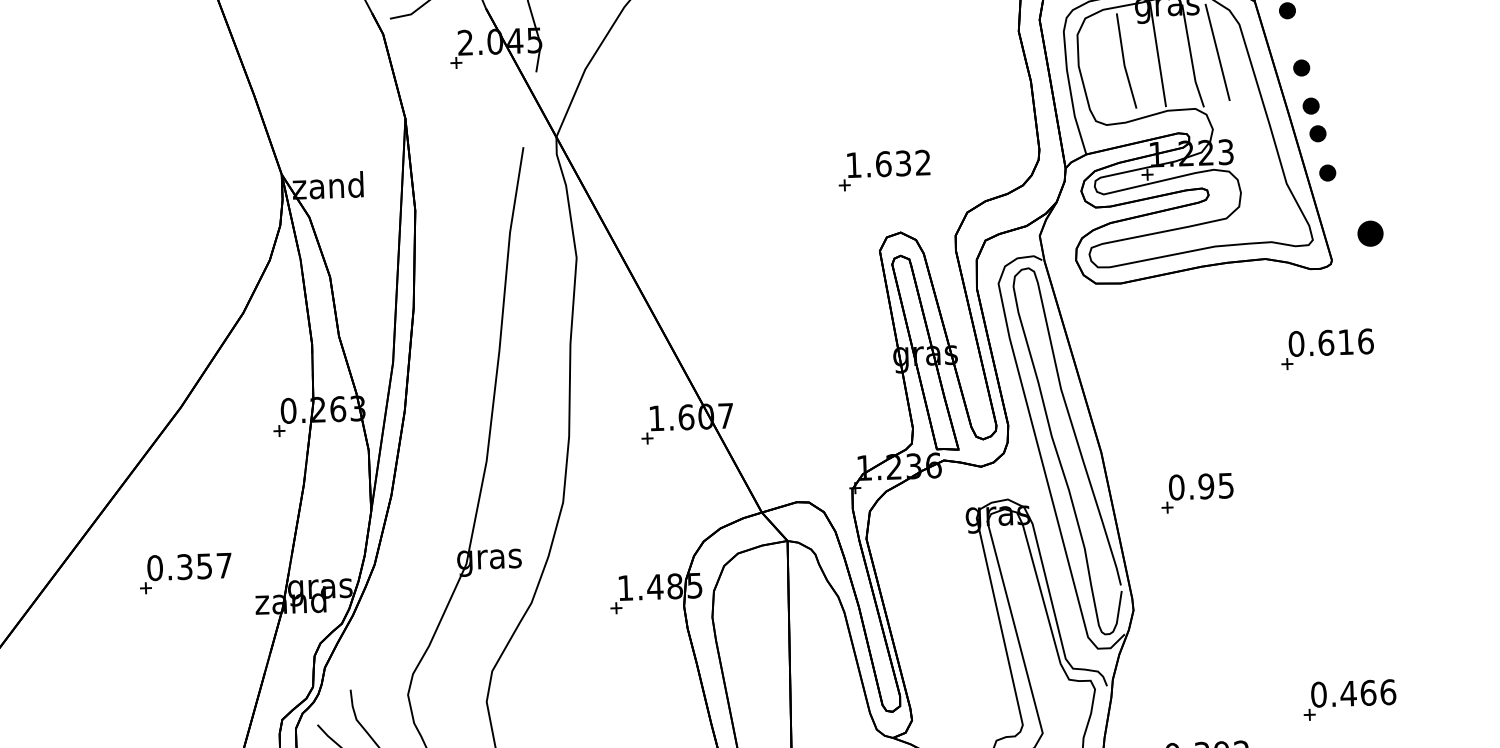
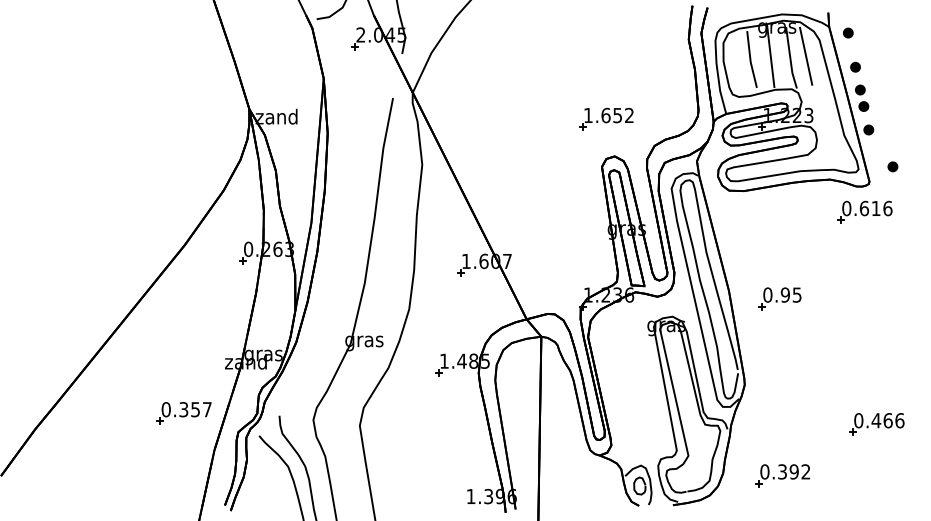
text: (902, 161) -> (617, 114), 1.632 -> 1.652
part: (1369, 233) -> (892, 166), size x0.62
part: (1326, 347) -> (864, 211), moved
part: (1196, 492) -> (779, 298), moved
part: (184, 573) -> (183, 413), moved
part: (1348, 700) -> (876, 424), moved

